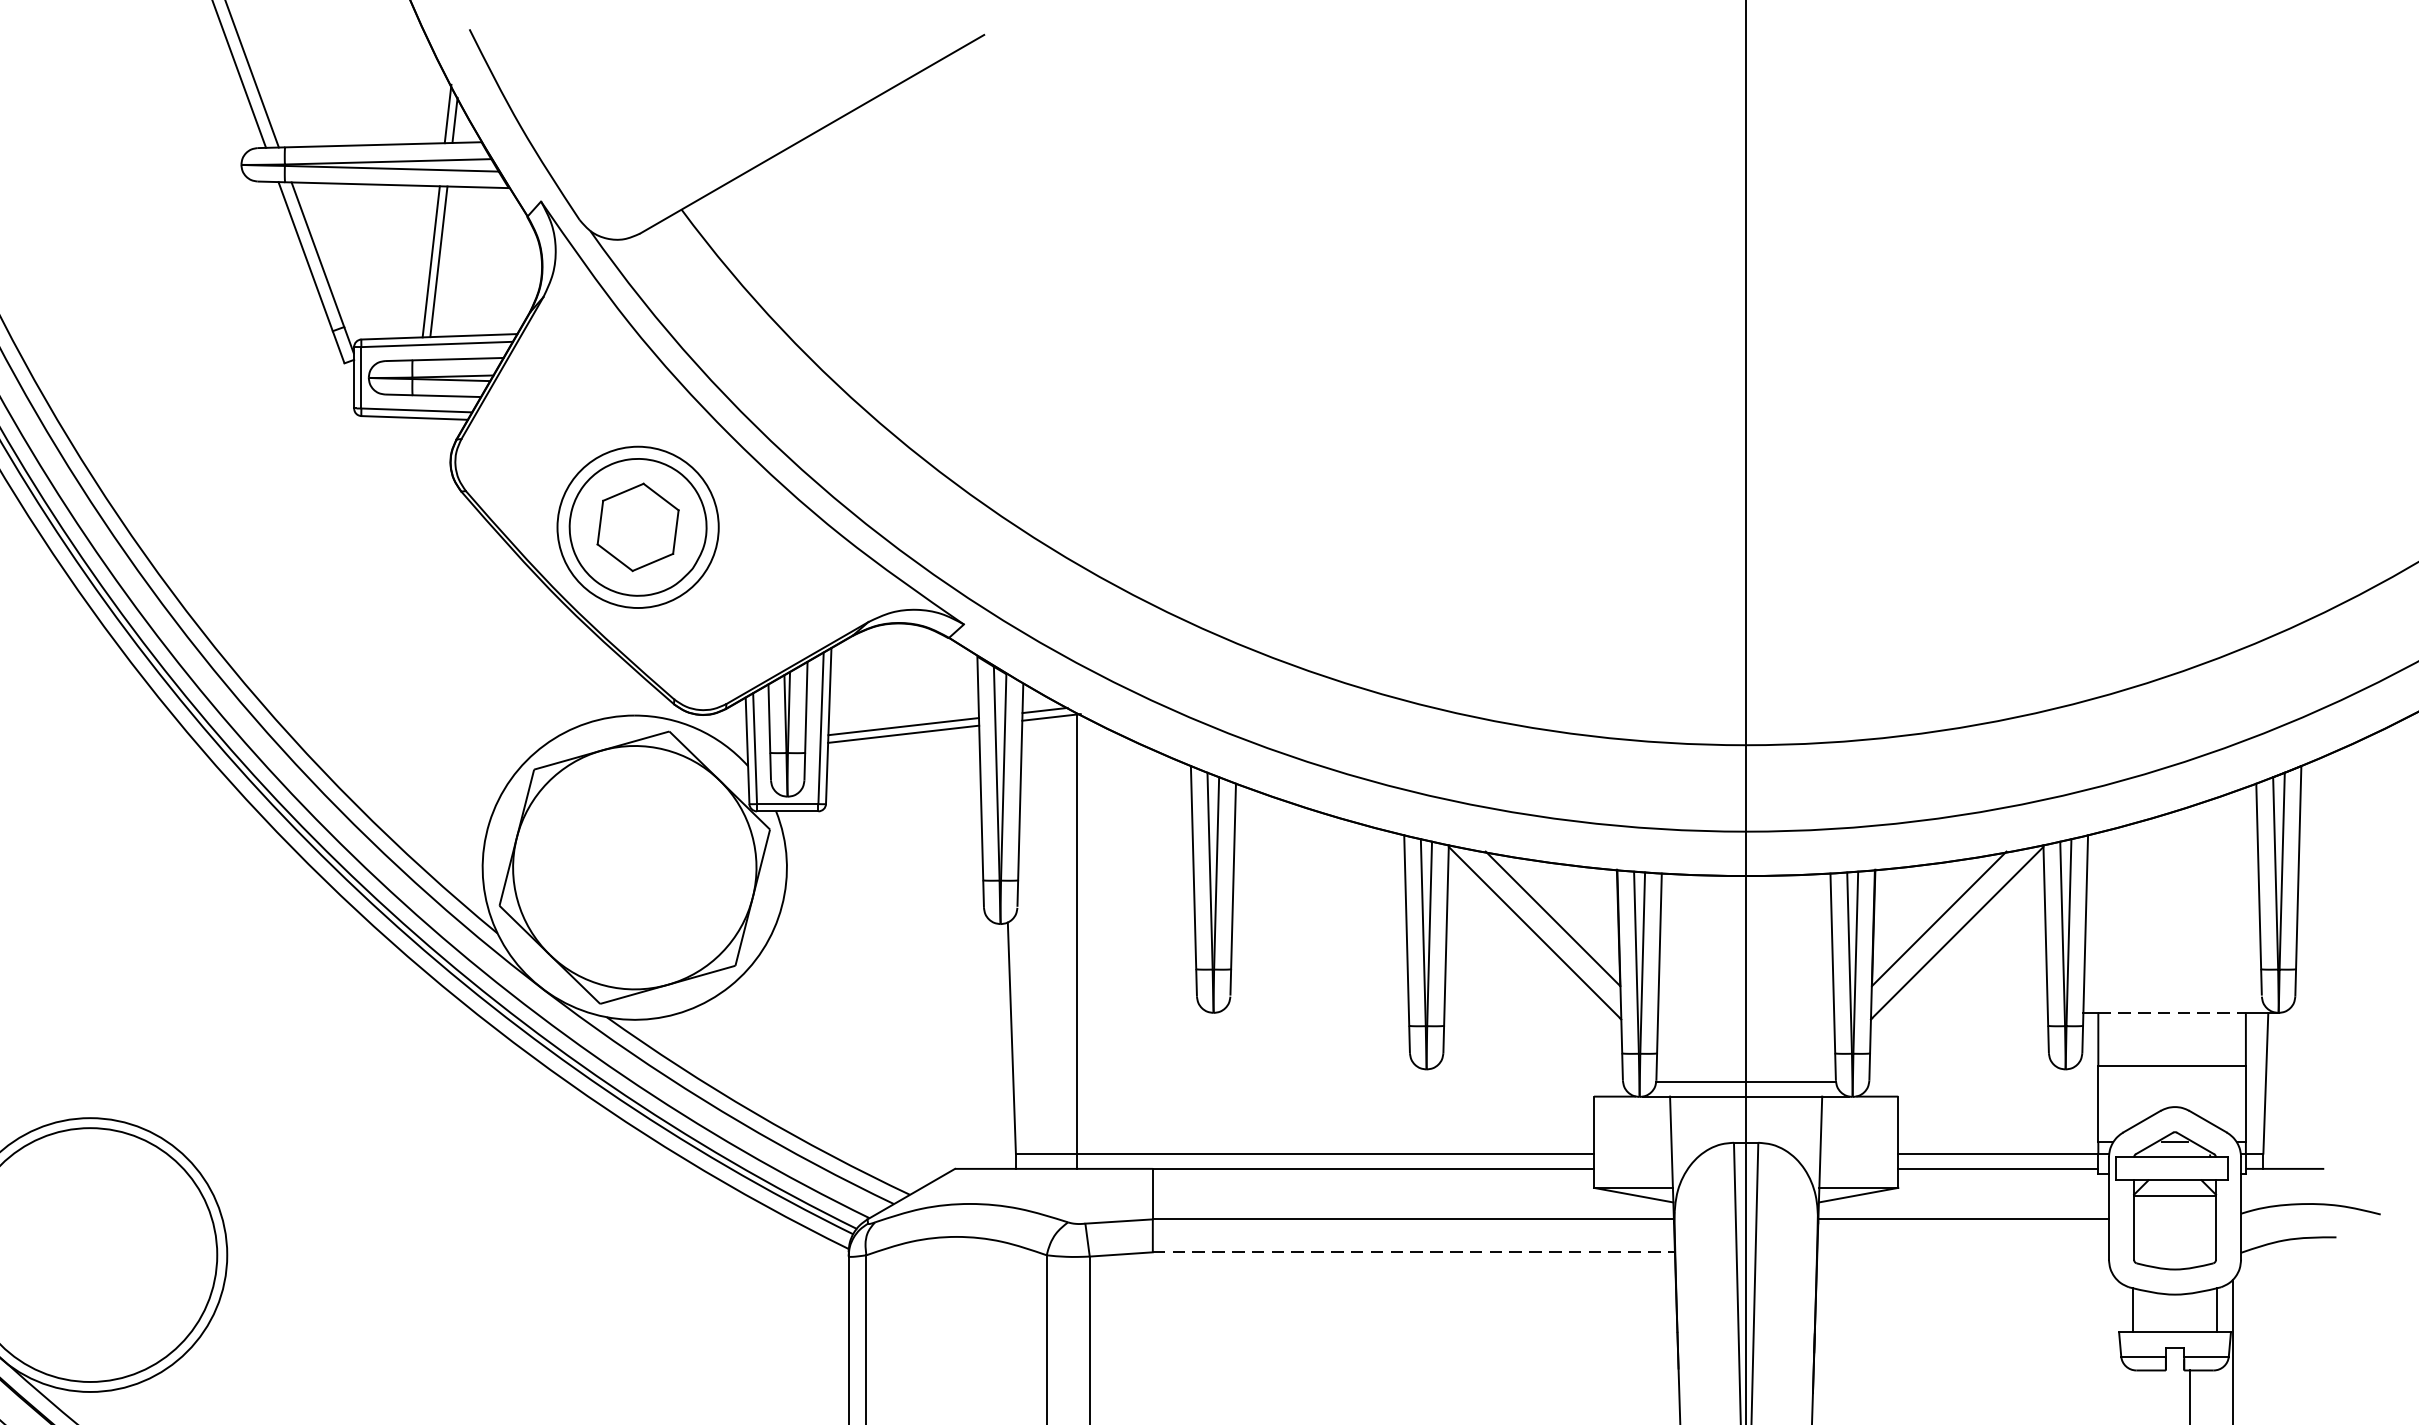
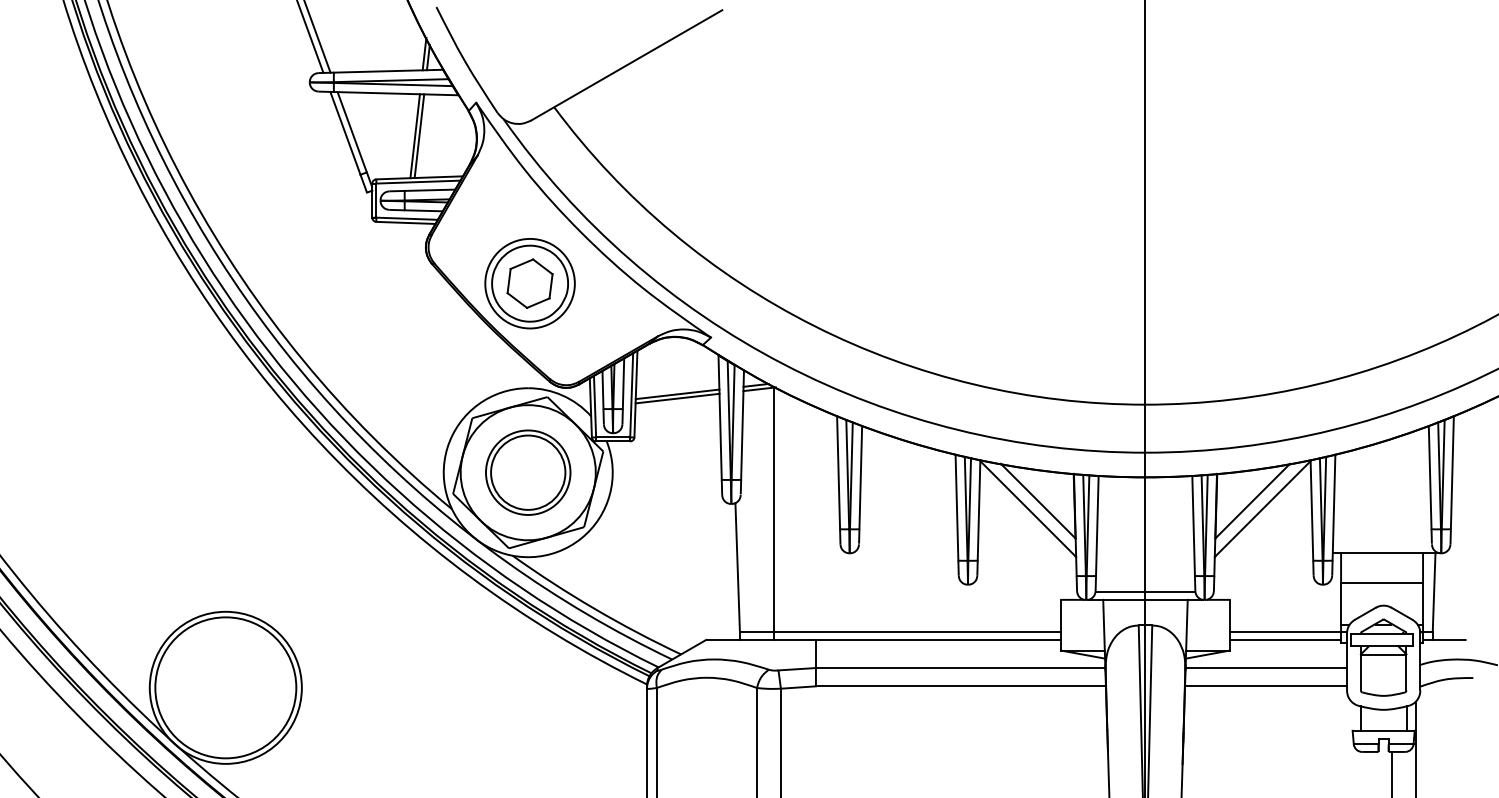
part: (635, 867) -> (528, 472), added
line: (2172, 1013) -> (1382, 553), dashed -> solid
line: (1413, 1252) -> (960, 686), dashed -> solid
line: (1962, 1252) -> (1265, 686), added

